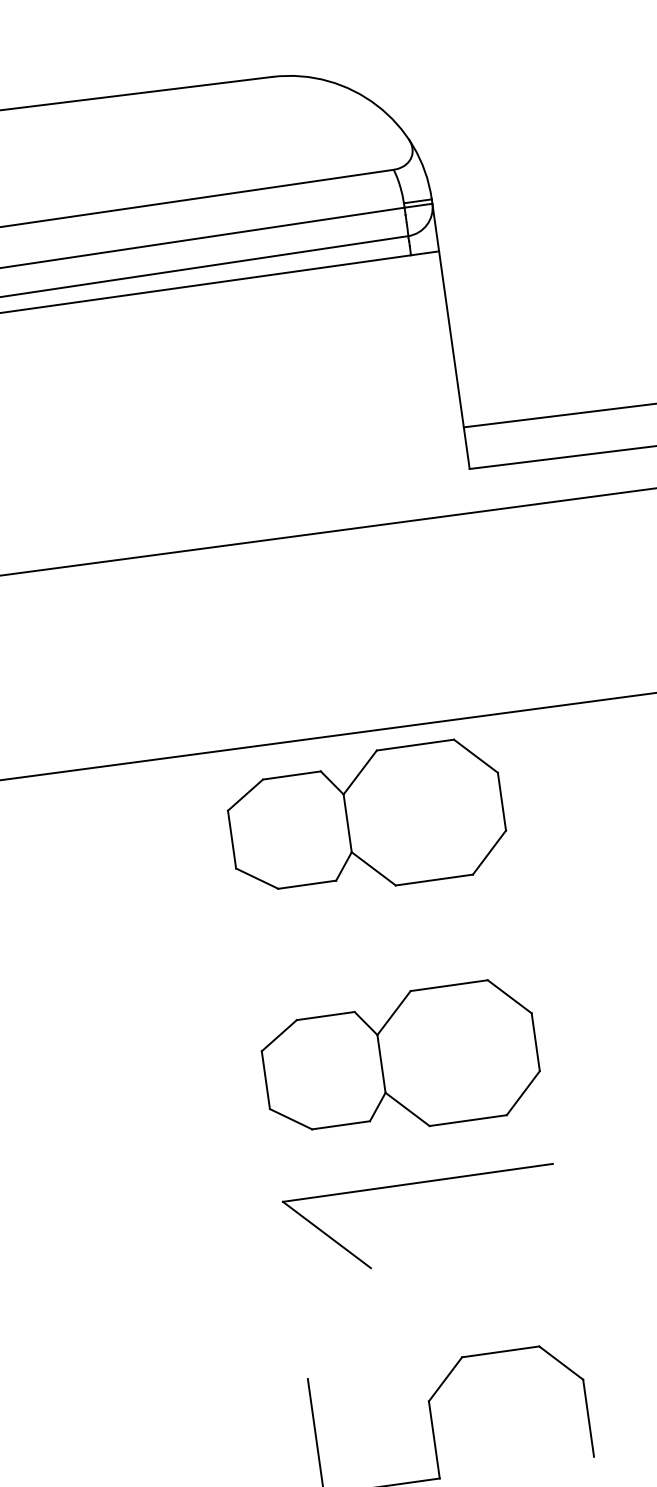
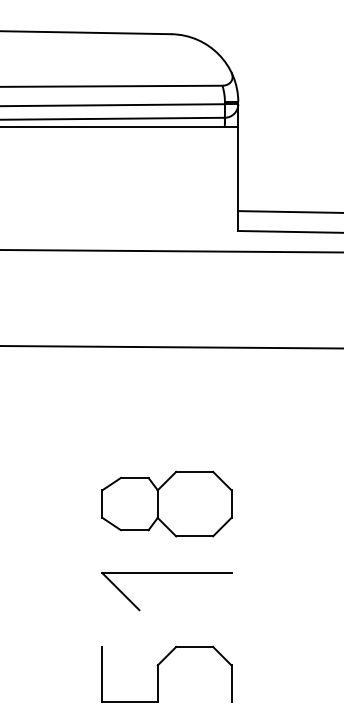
part: (365, 819) -> (166, 388), removed
part: (416, 1183) -> (166, 573), moved

